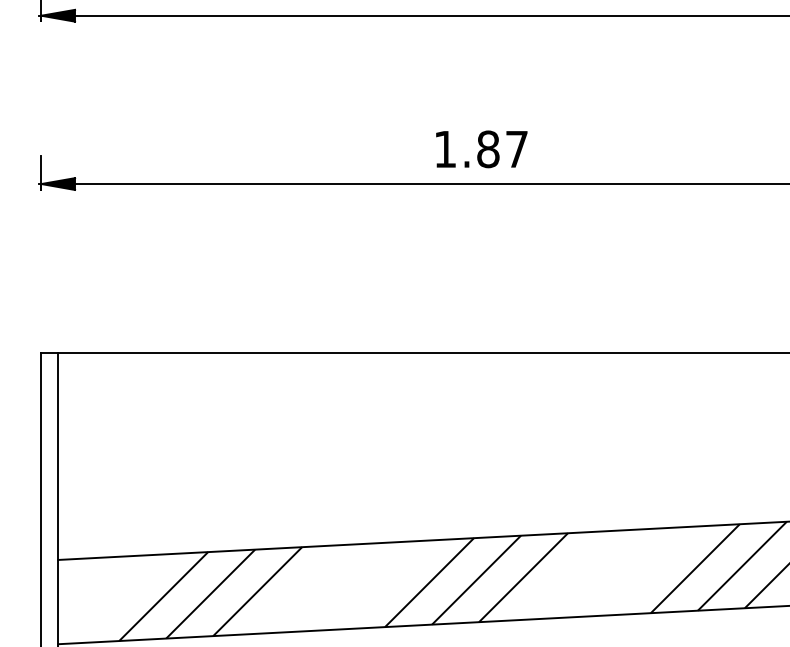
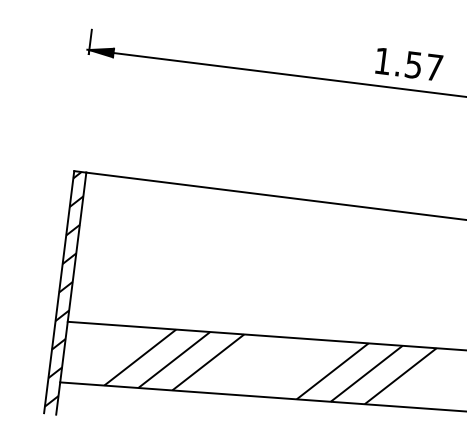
text: (488, 149) -> (413, 65), 1.87 -> 1.57
hatch: (49, 496) -> (67, 275), added

